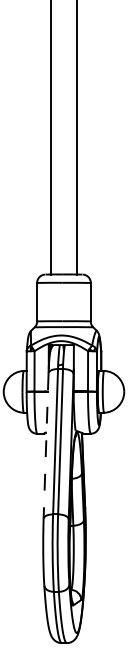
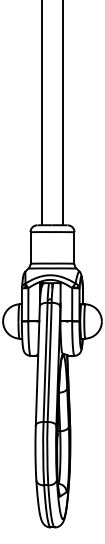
line: (46, 446) -> (38, 366), dashed -> solid

